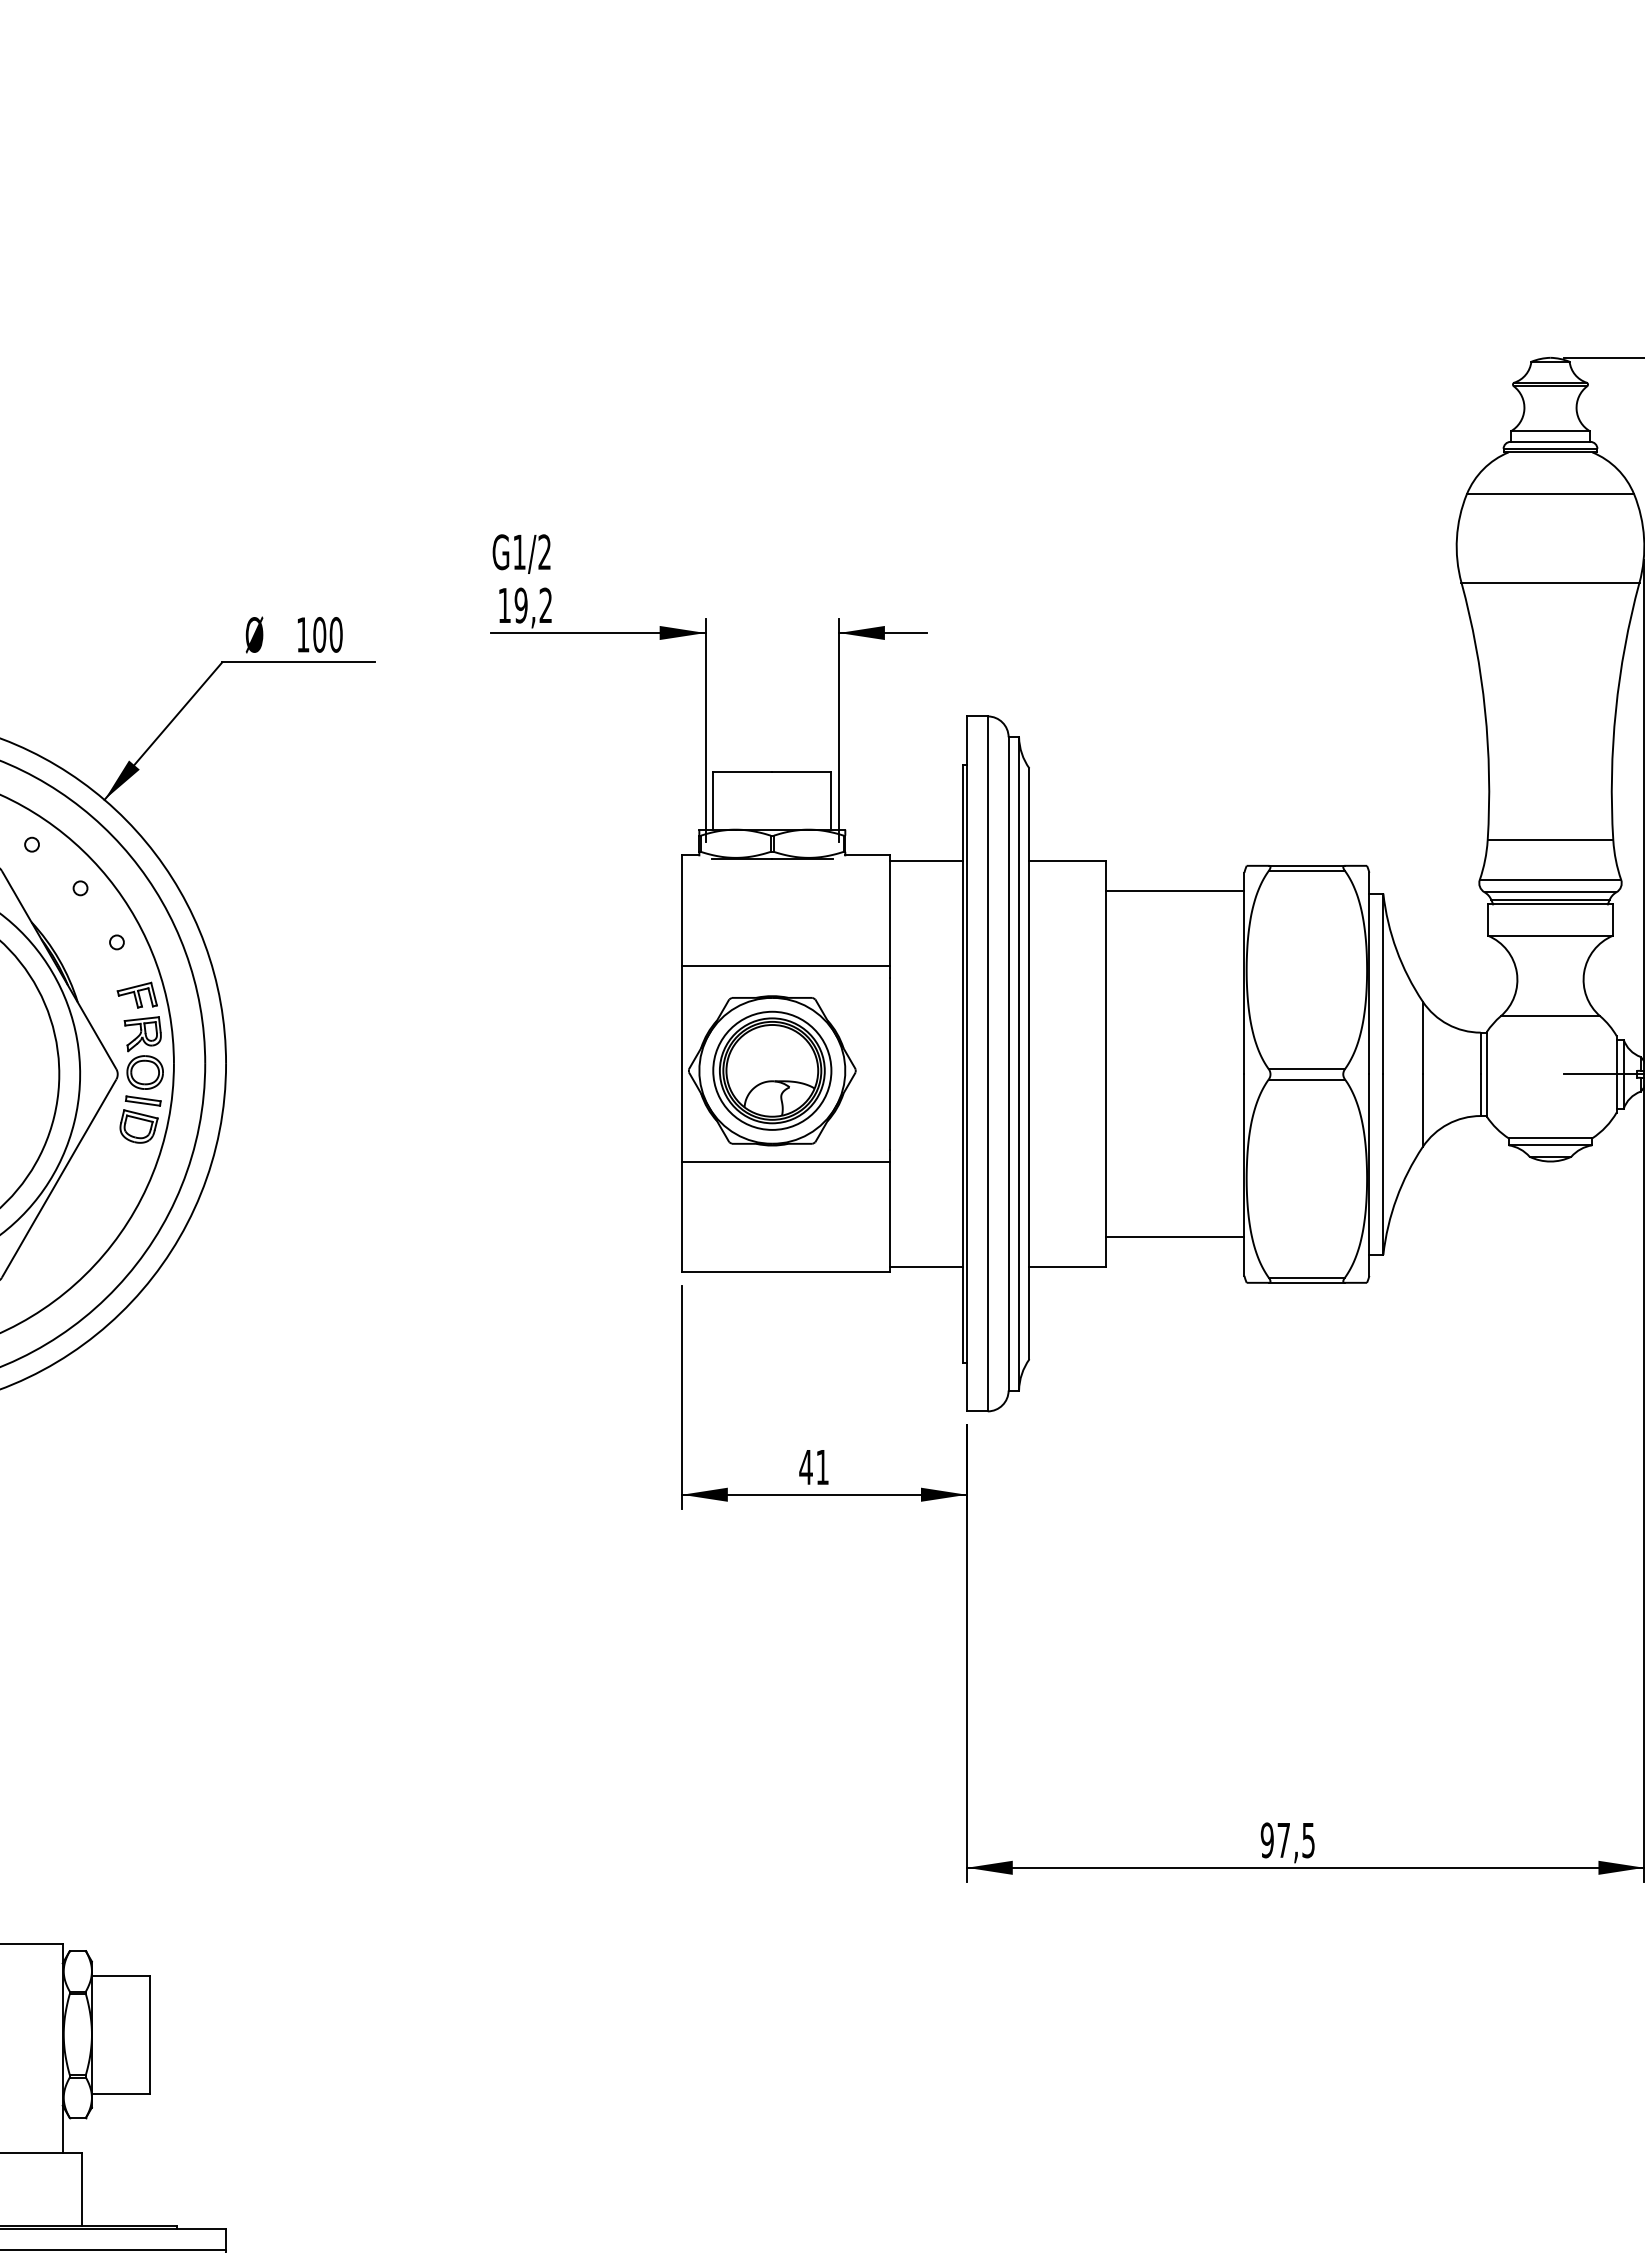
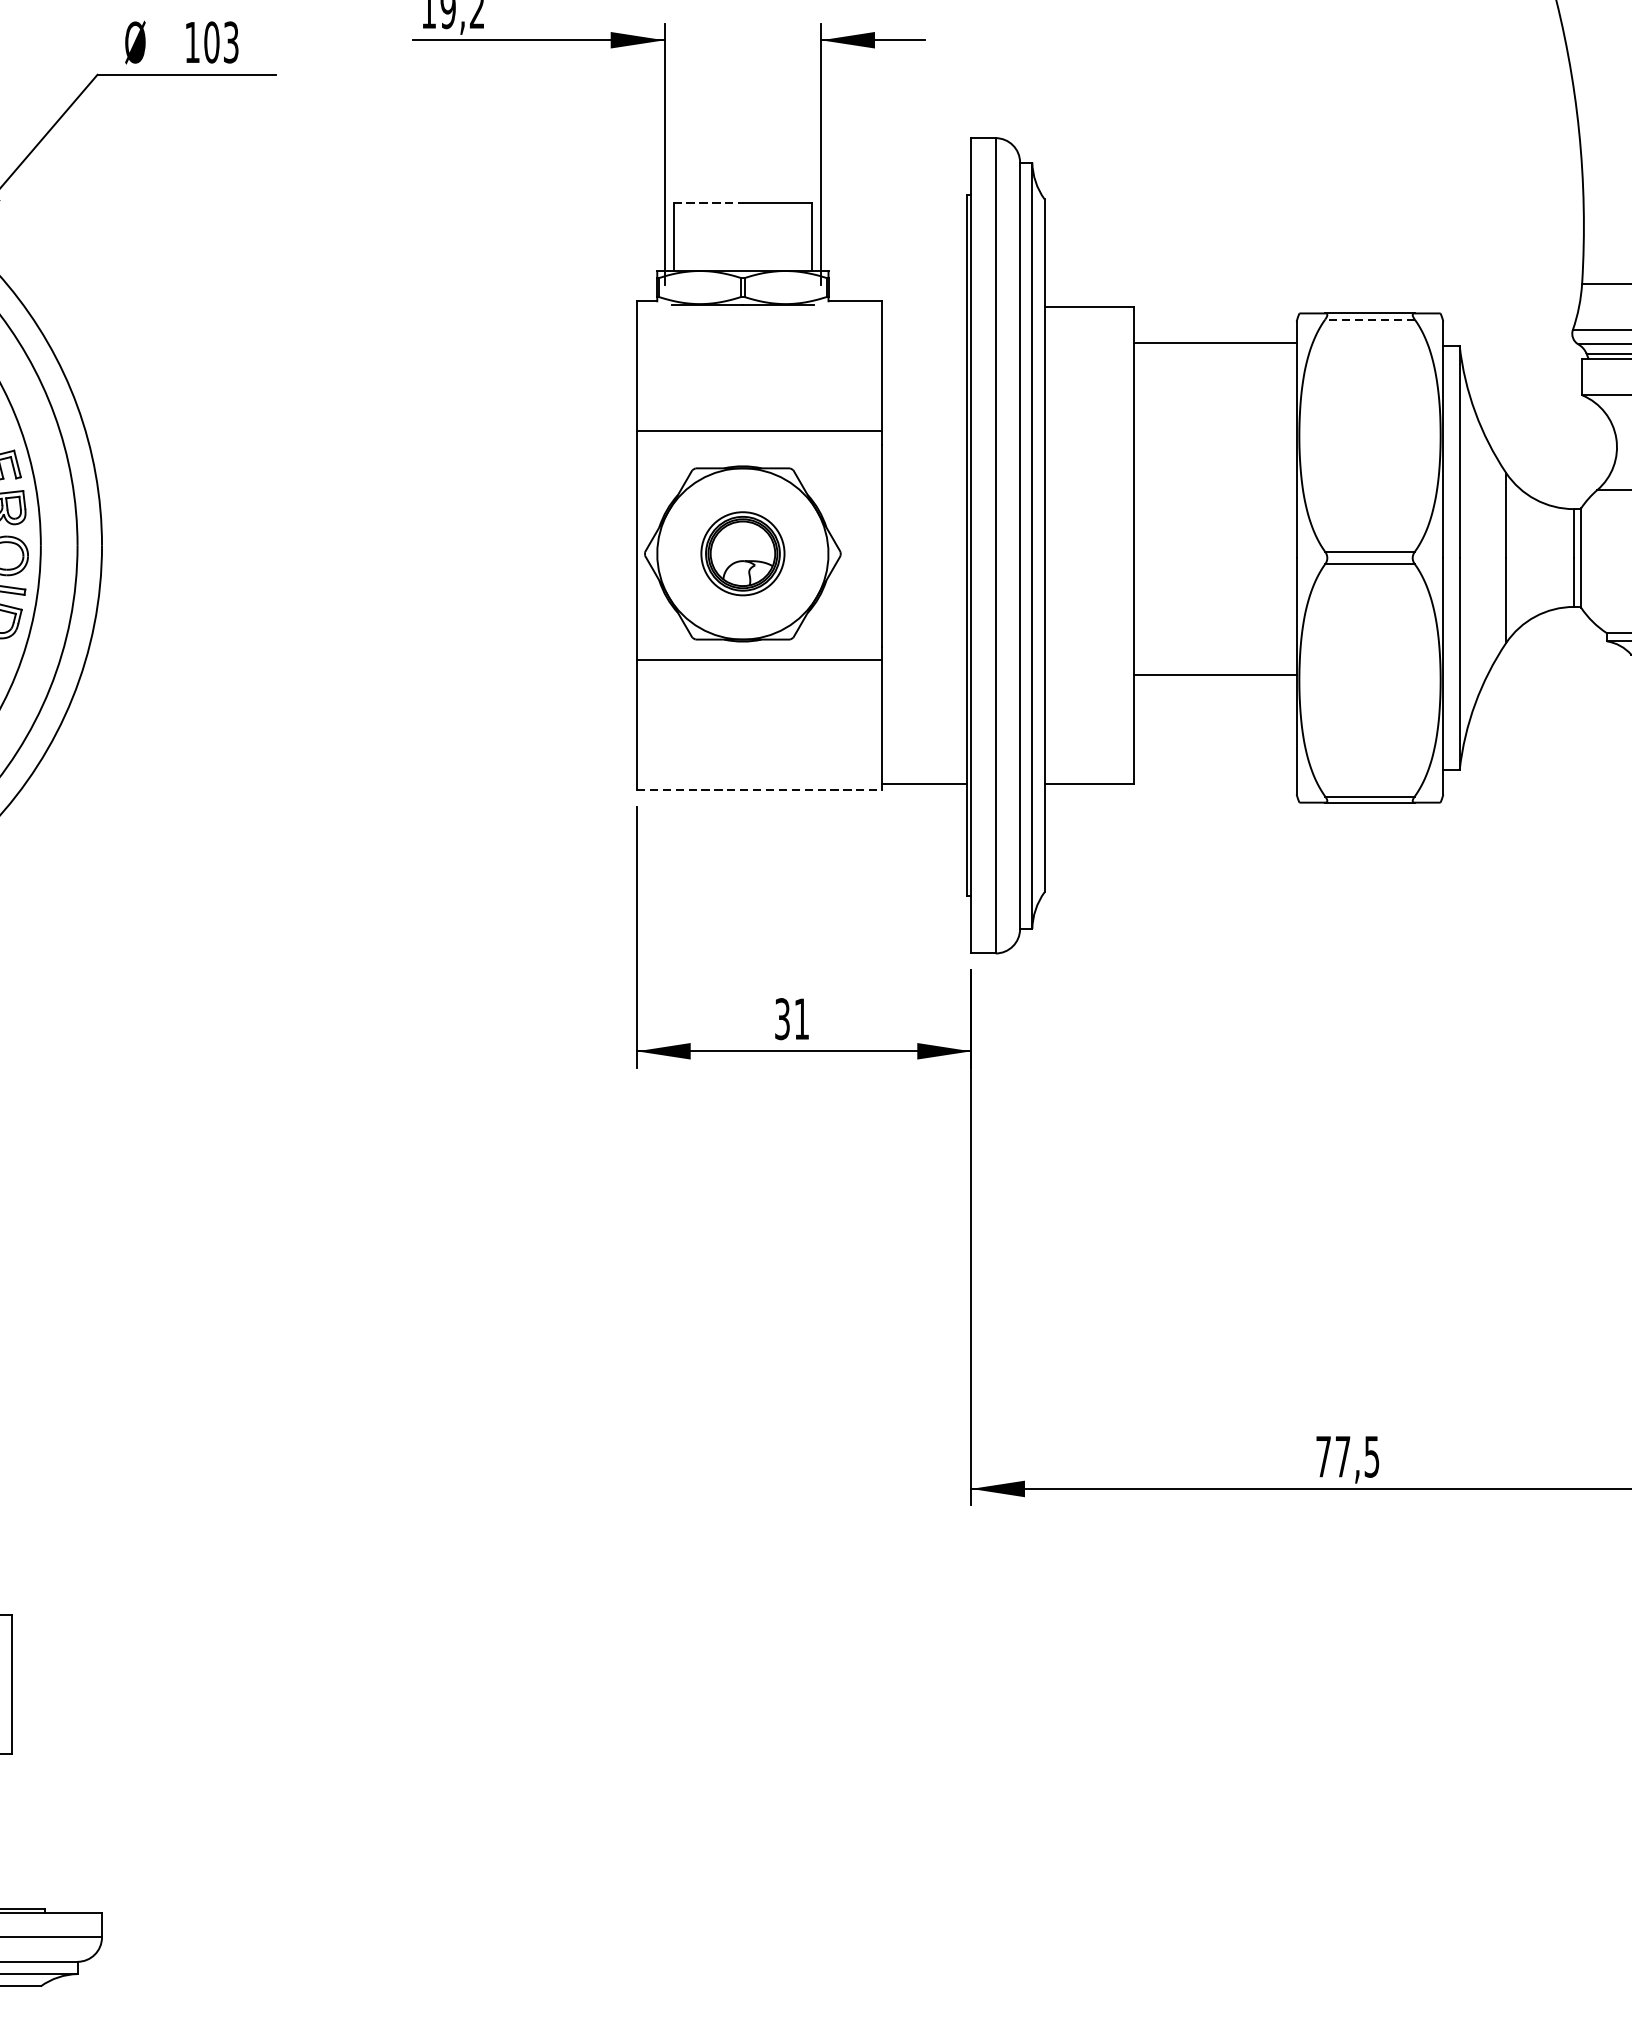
text: (335, 634) -> (230, 42), 100 -> 103
line: (742, 772) -> (707, 203), solid -> dashed
line: (926, 860) -> (923, 307), removed
line: (1306, 871) -> (1369, 320), solid -> dashed
part: (772, 1070) -> (743, 553), size x0.6
line: (1174, 1236) -> (1214, 674), moved
line: (786, 1272) -> (759, 790), solid -> dashed
text: (805, 1467) -> (781, 1019), 41 -> 31
text: (1266, 1840) -> (1322, 1456), 97,5 -> 77,5

